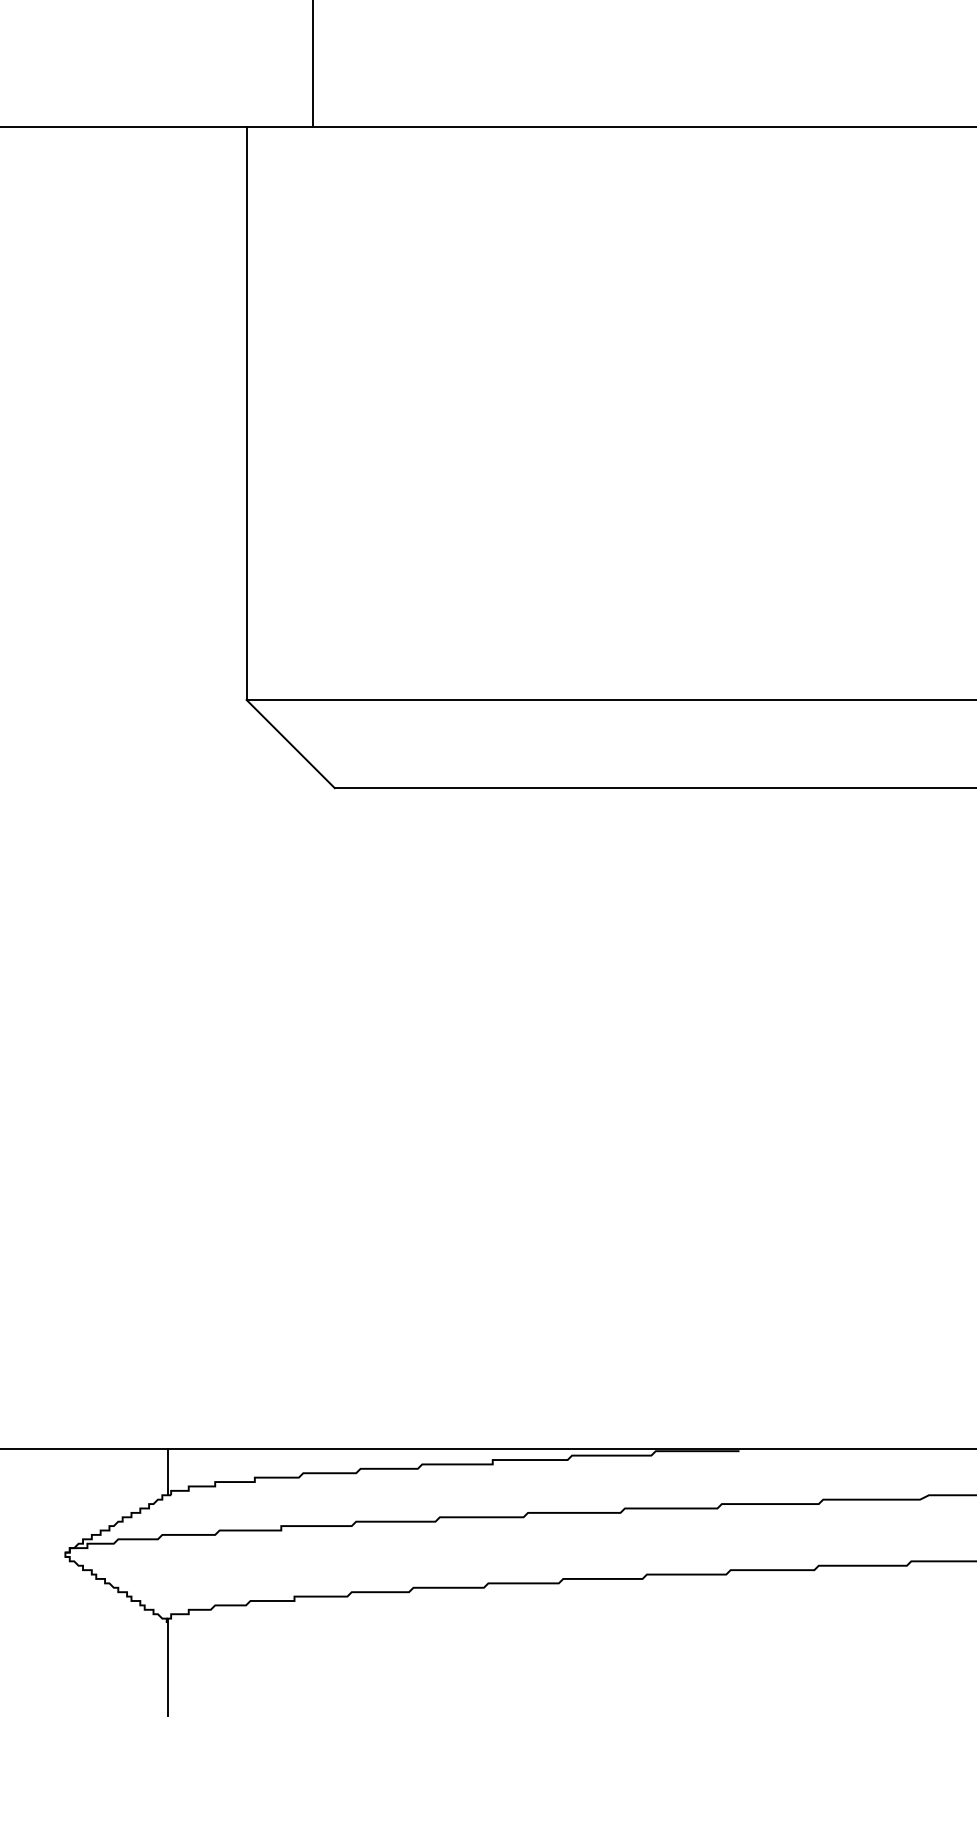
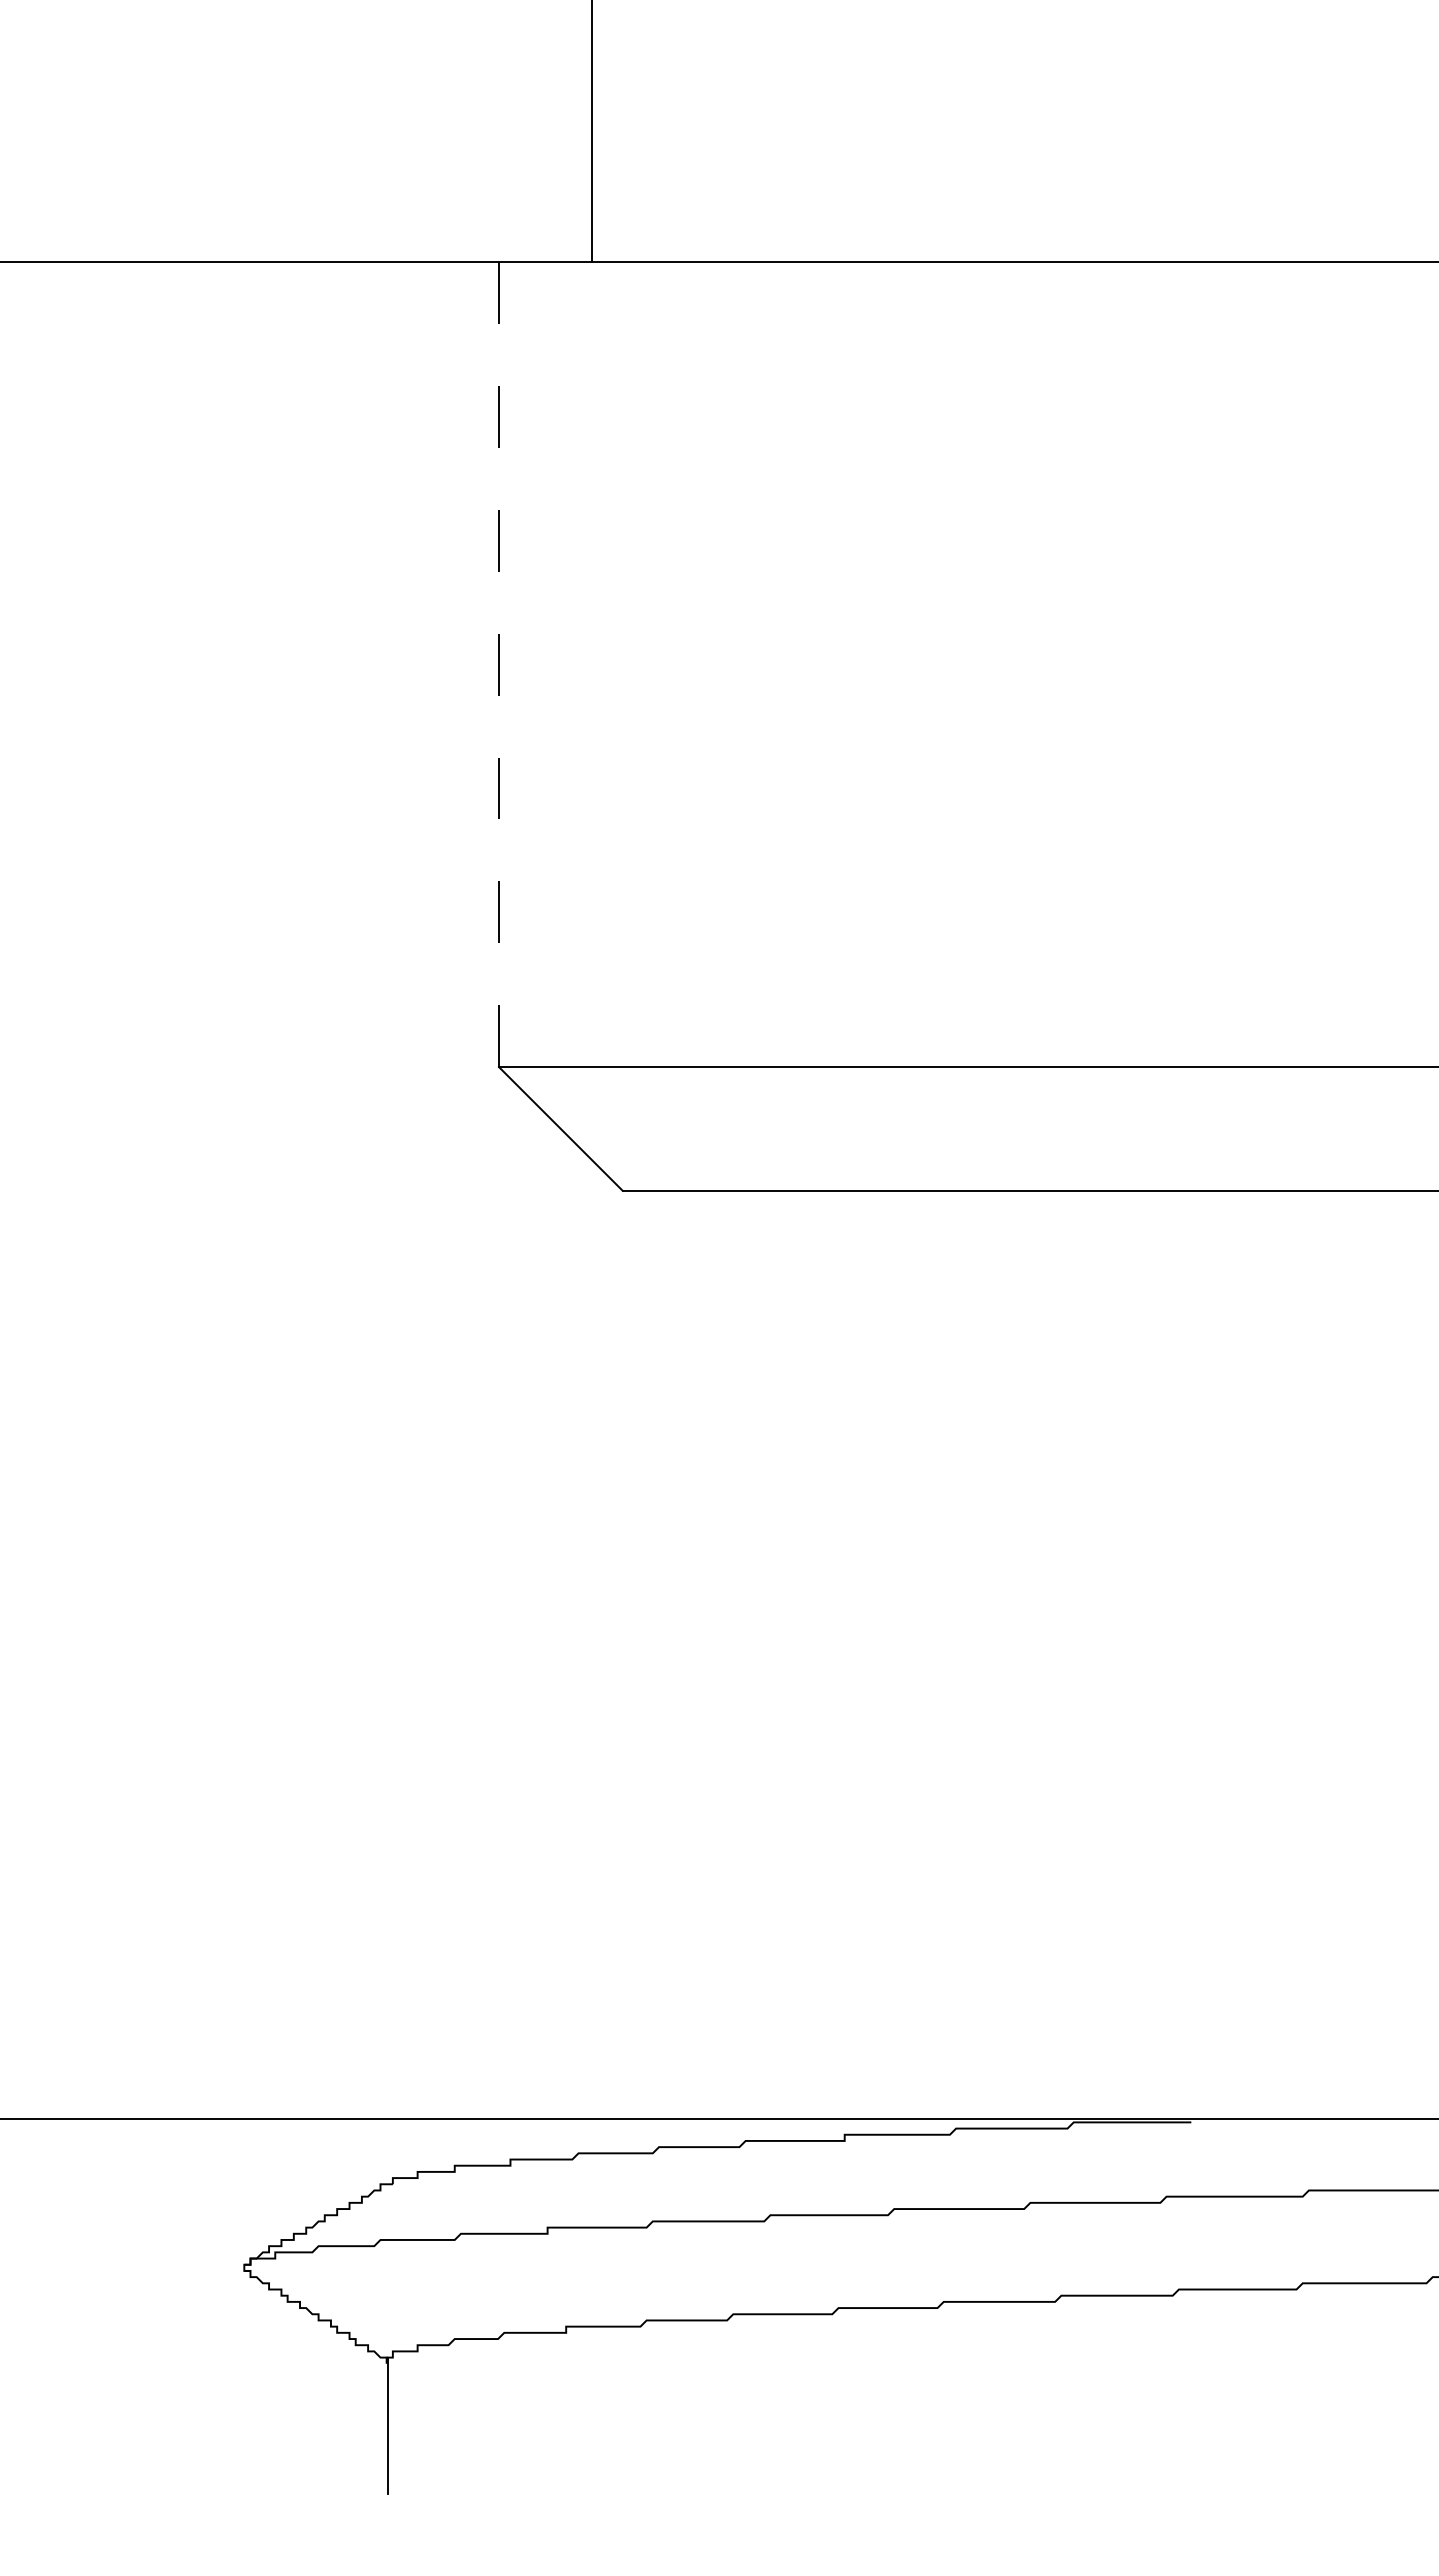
line: (246, 414) -> (498, 665), solid -> dashed
line: (167, 1471) -> (387, 2151), removed

